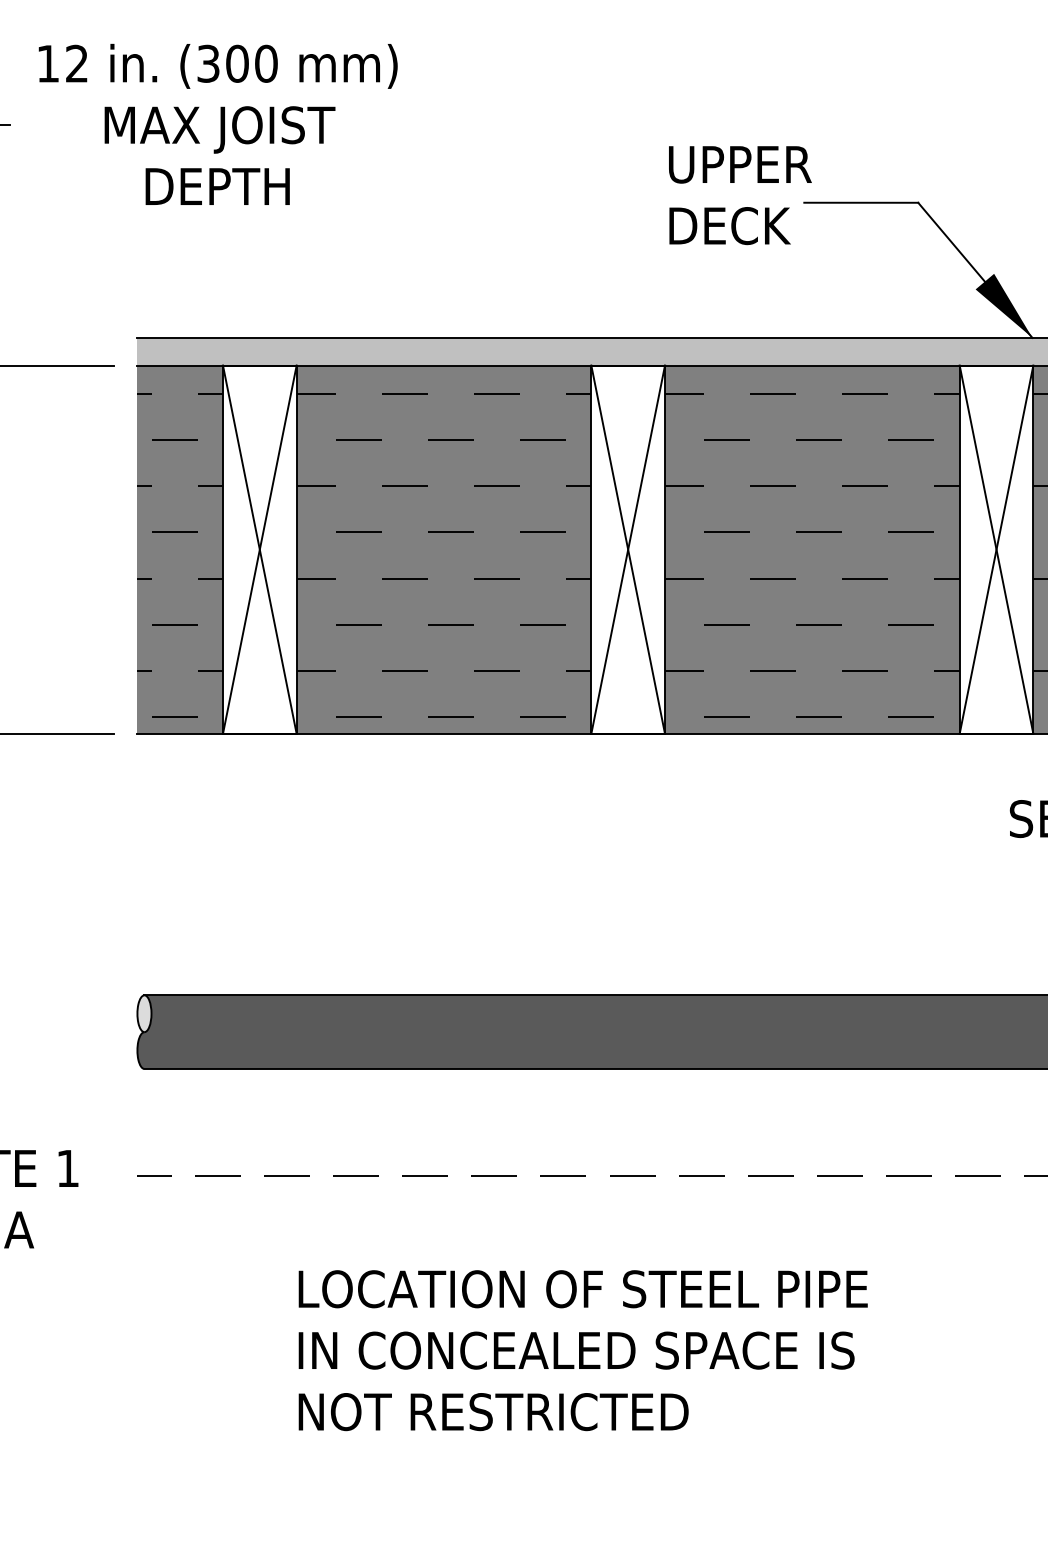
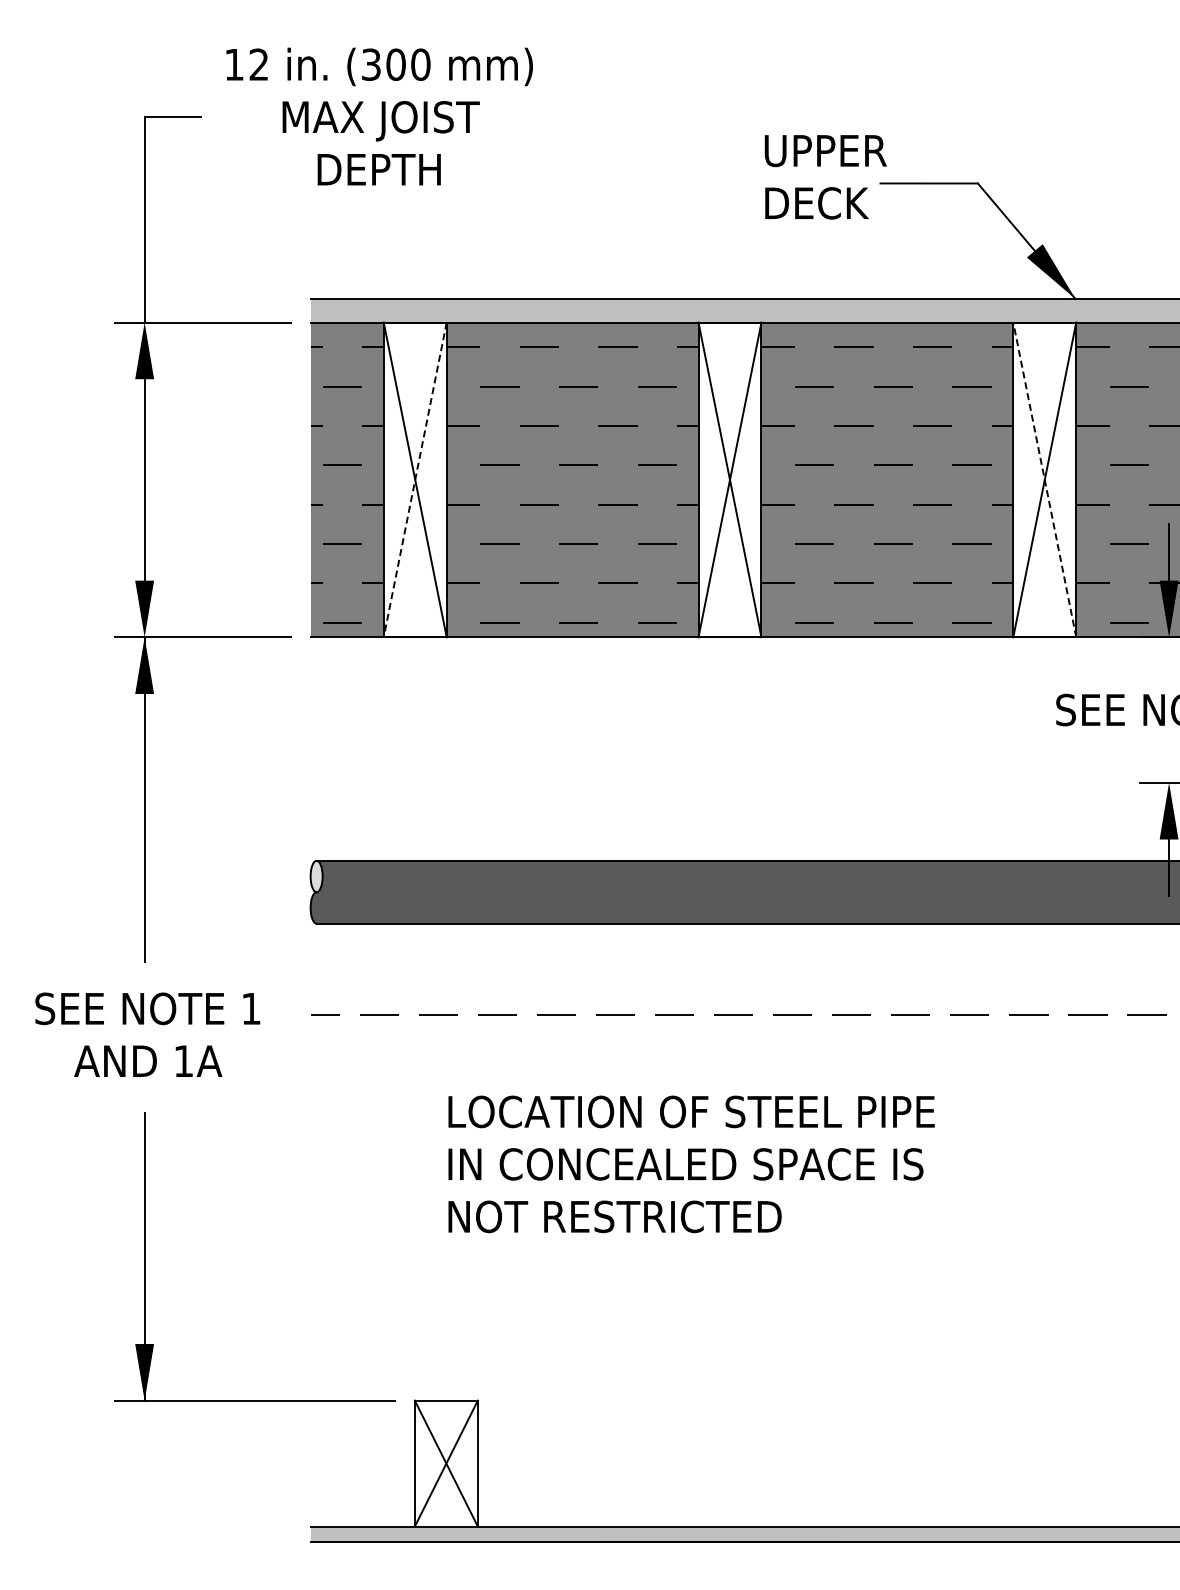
line: (260, 549) -> (415, 479), solid -> dashed
line: (996, 549) -> (1044, 479), solid -> dashed

